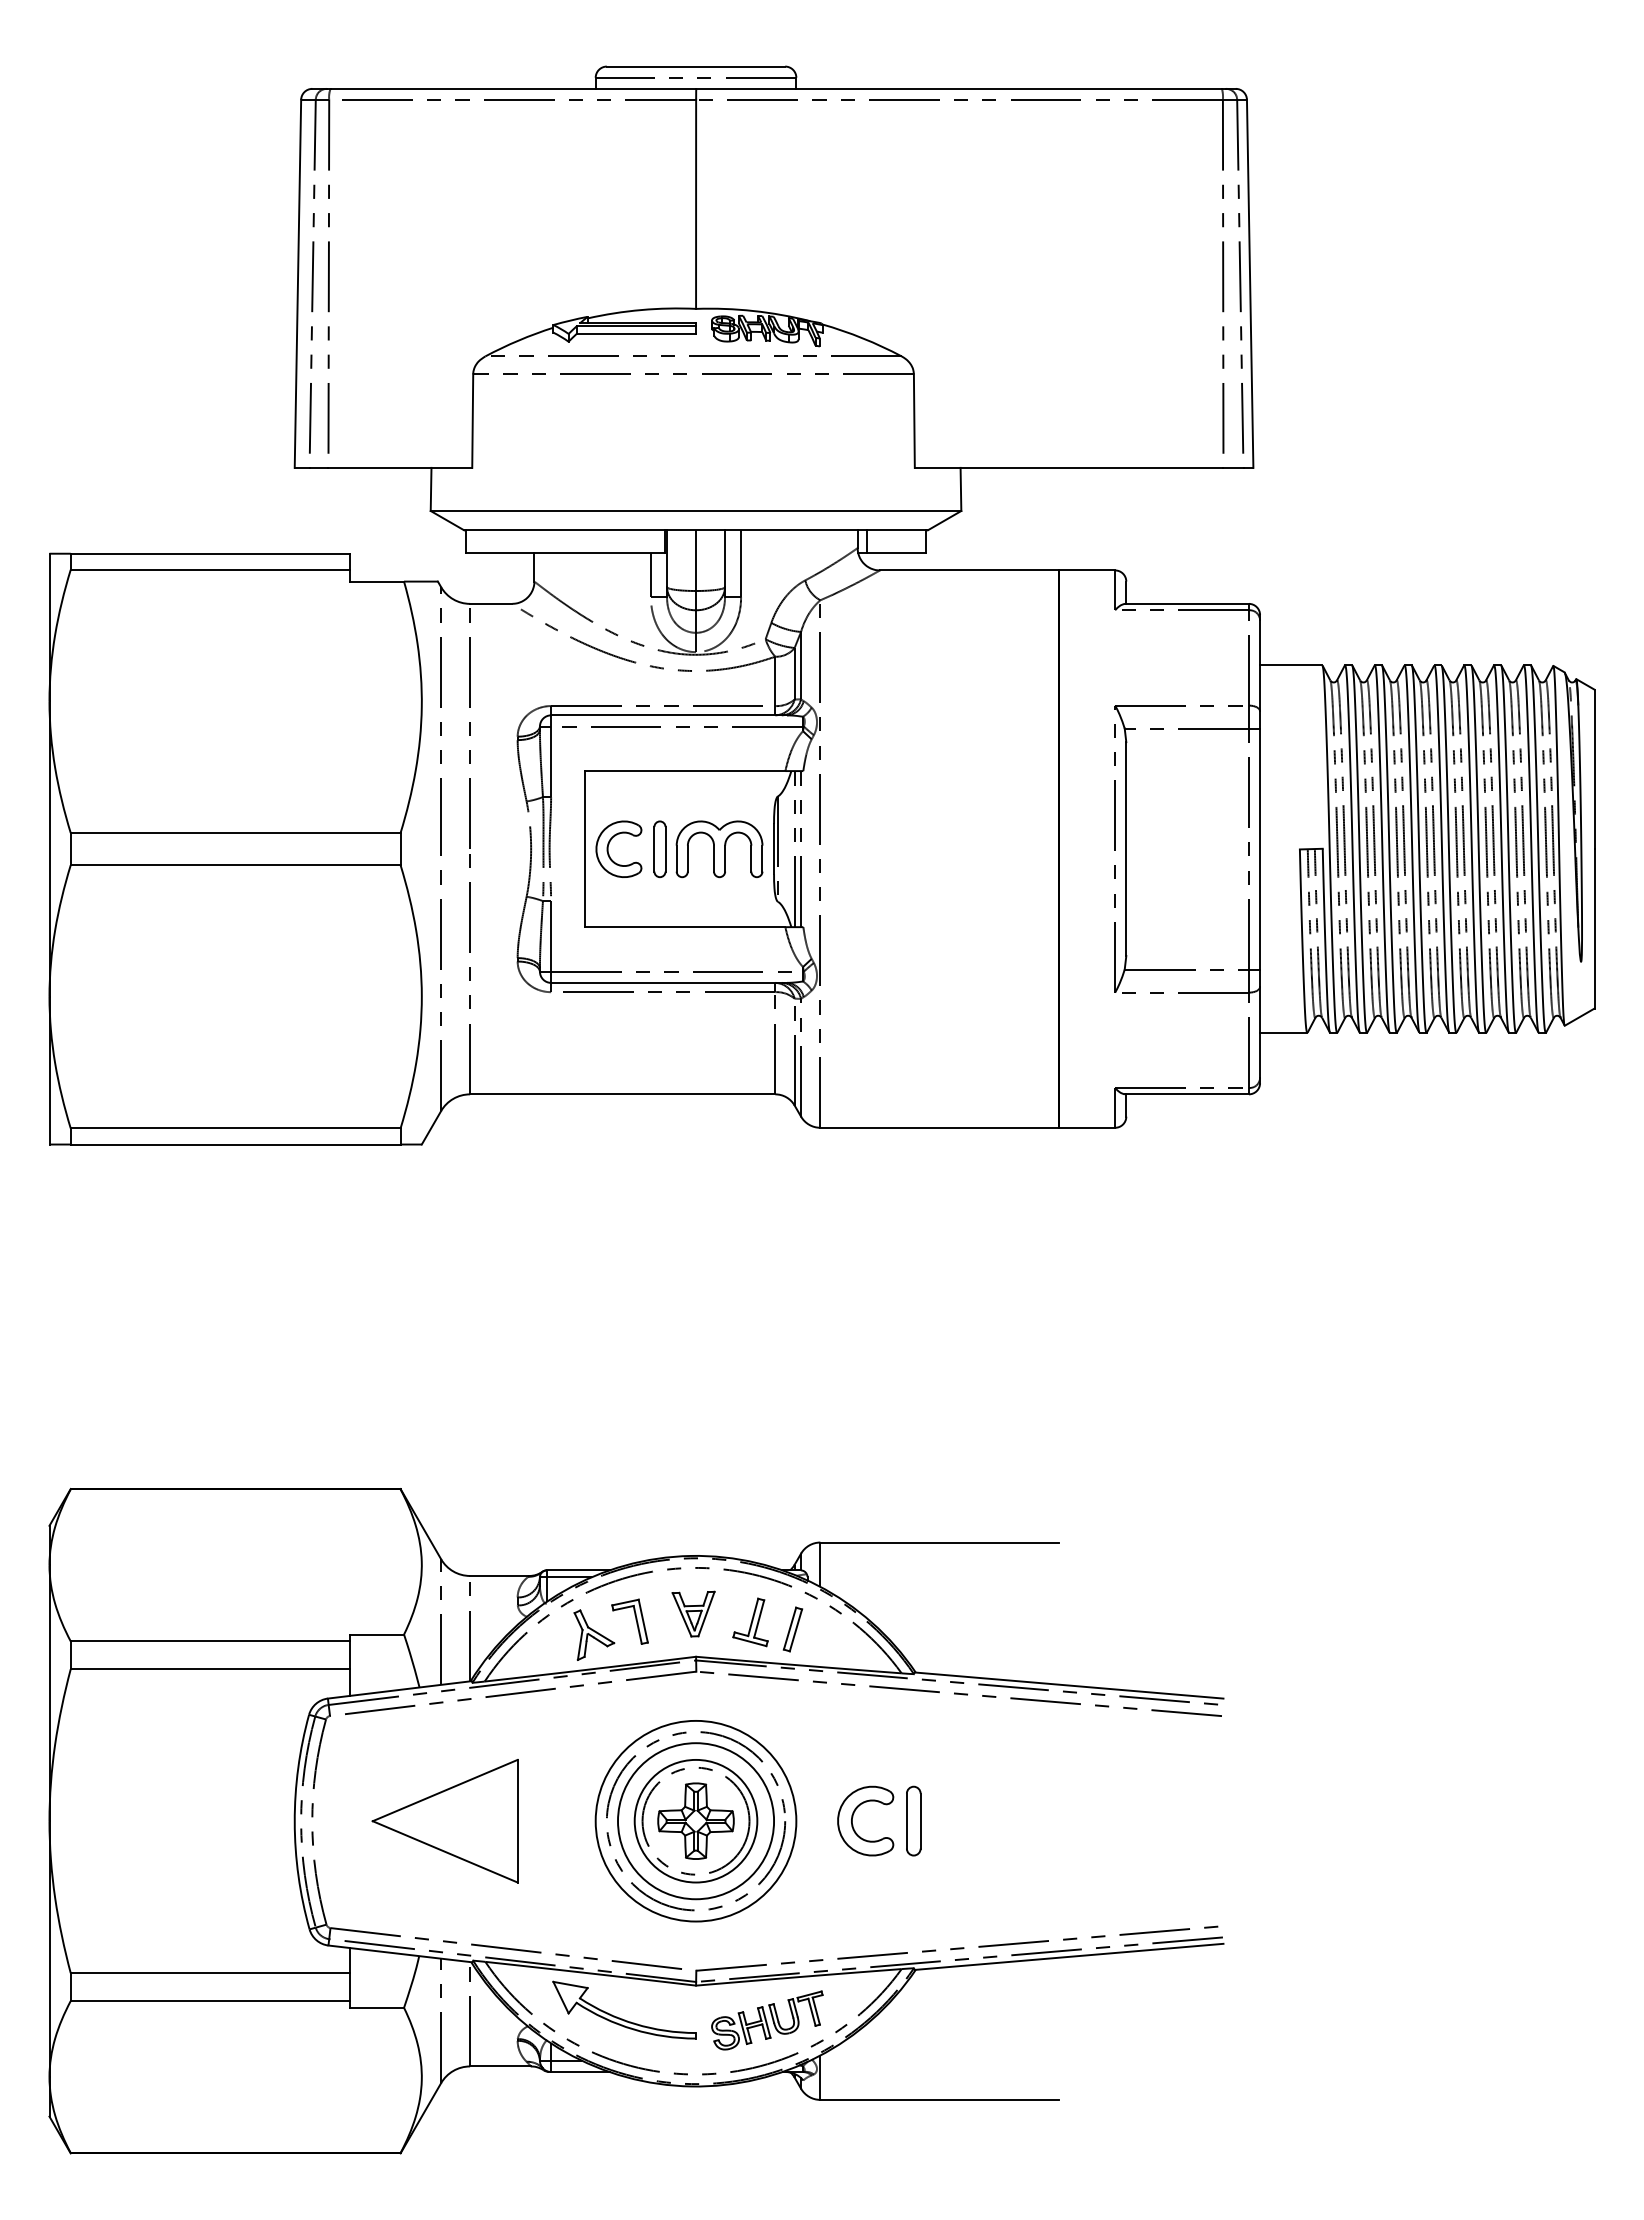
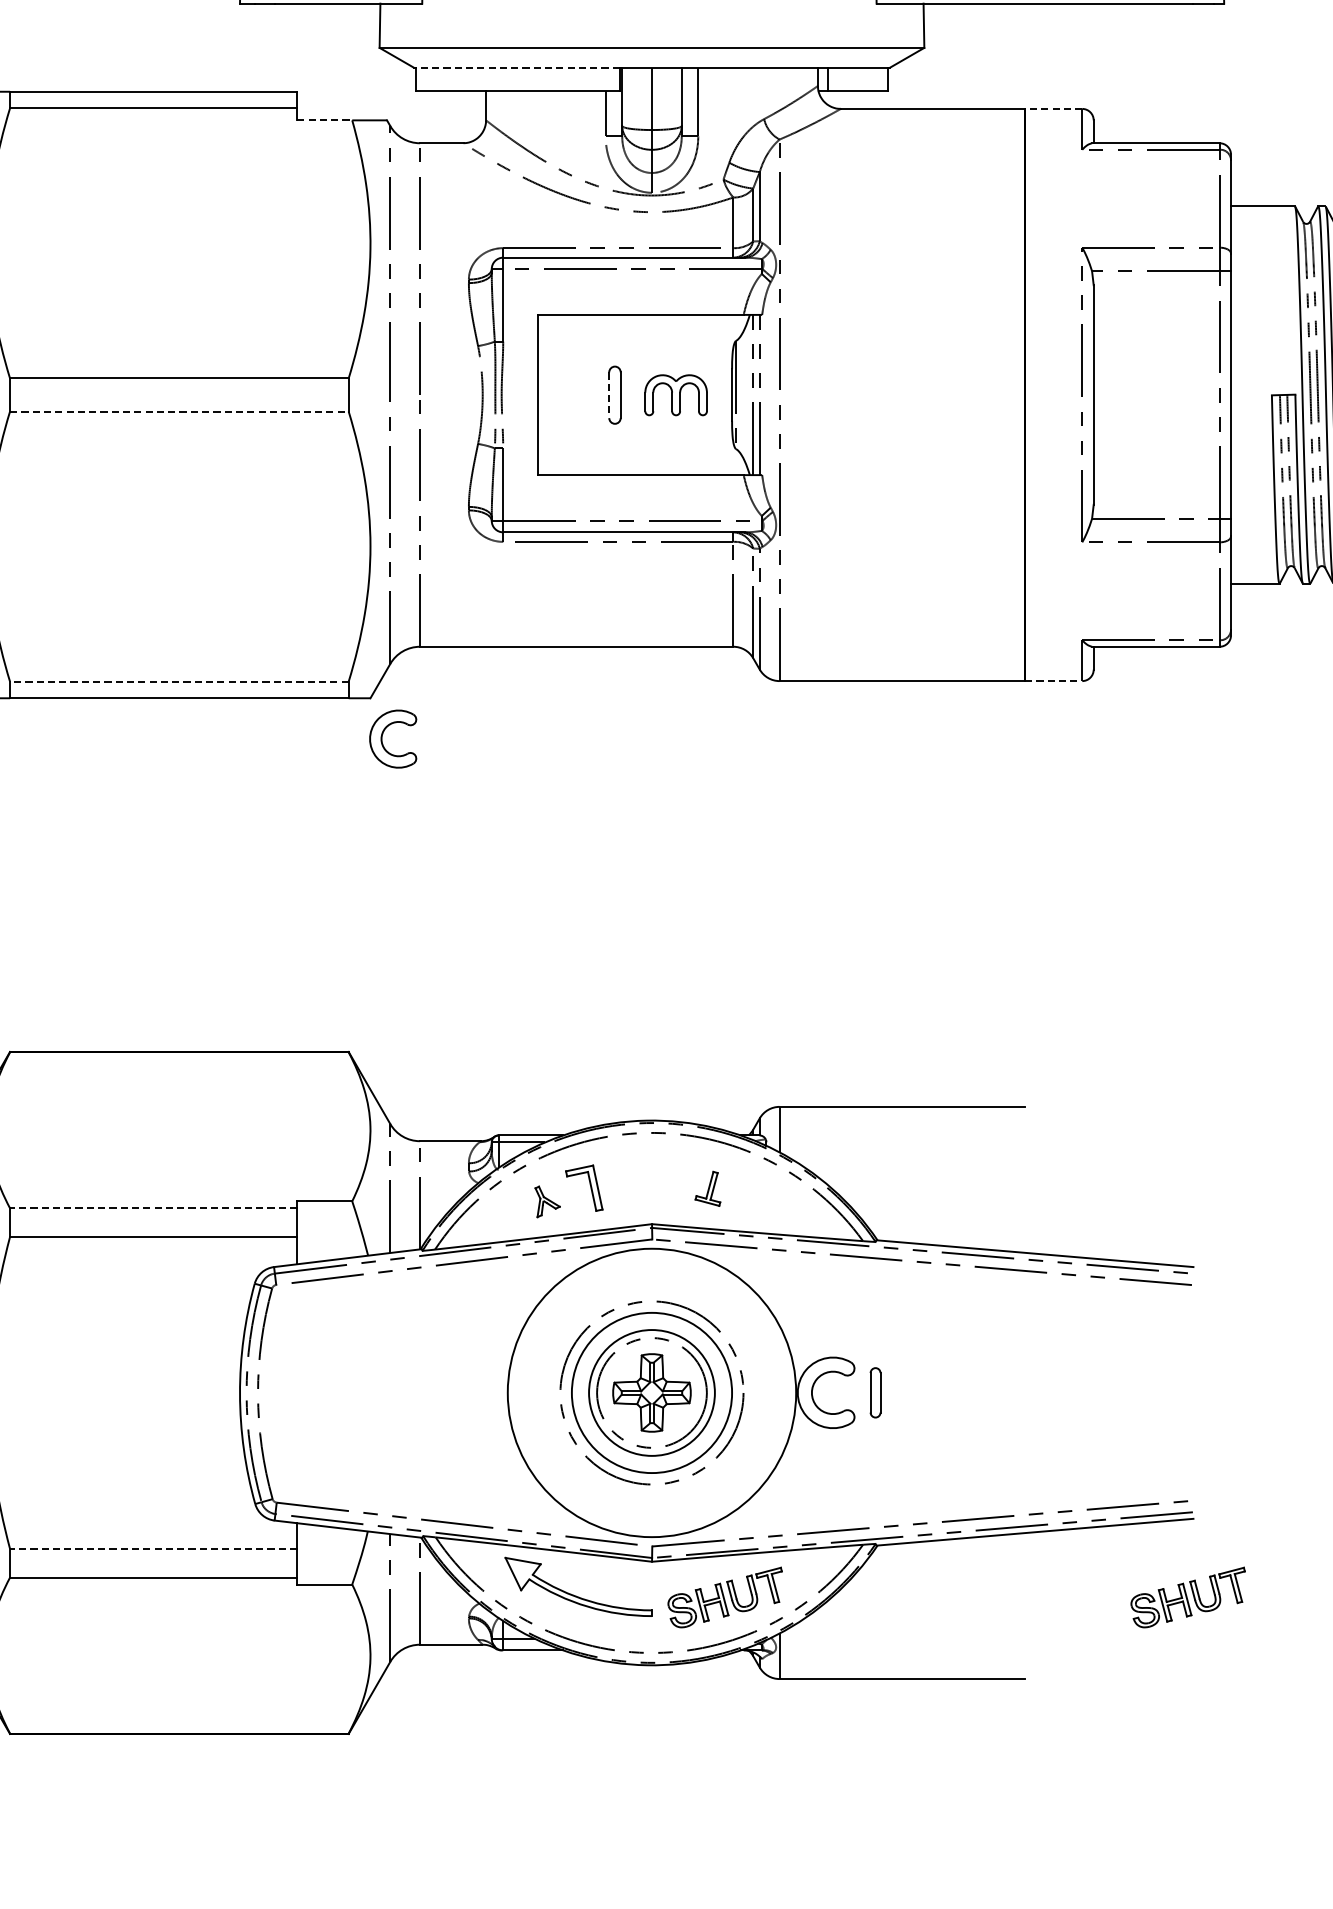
line: (565, 530) -> (517, 67), solid -> dashed
line: (1087, 570) -> (1053, 108), solid -> dashed
line: (377, 581) -> (324, 120), solid -> dashed
part: (609, 844) -> (383, 734), moved
line: (654, 849) -> (609, 395), solid -> dashed
part: (719, 849) -> (676, 395), size x0.7
line: (235, 865) -> (179, 411), solid -> dashed
line: (1087, 1127) -> (1053, 680), solid -> dashed
line: (235, 1128) -> (179, 681), solid -> dashed
part: (693, 1613) -> (649, 1179), removed
part: (750, 1622) -> (707, 1188), size x0.7
part: (792, 1629) -> (751, 1196), removed
part: (594, 1634) -> (547, 1201), size x0.6
line: (210, 1641) -> (153, 1208), solid -> dashed
circle: (695, 1820) -> (651, 1392), size x1.4
part: (913, 1820) -> (875, 1392), size x0.7
part: (444, 1821) -> (393, 1393), removed
line: (210, 1973) -> (153, 1549), solid -> dashed
part: (1218, 2020) -> (1188, 1597), added

